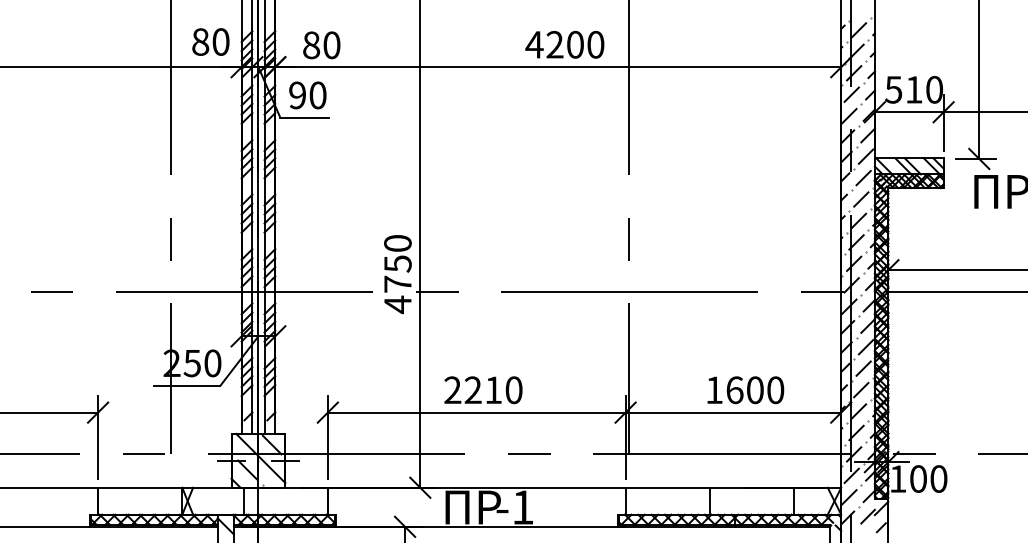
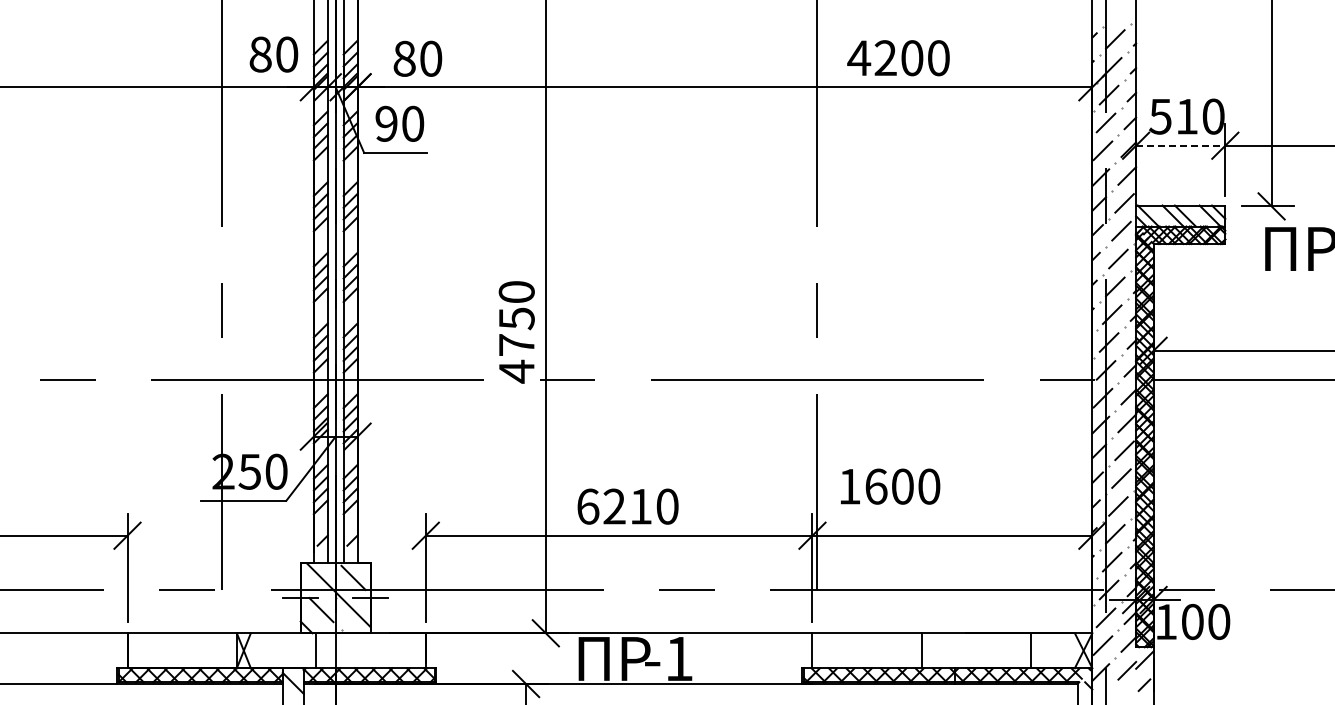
text: (564, 45) -> (898, 58), moved
line: (909, 112) -> (1180, 145), solid -> dashed
text: (397, 274) -> (516, 332), moved
text: (453, 390) -> (588, 506), 2210 -> 6210
text: (745, 390) -> (890, 486), moved

